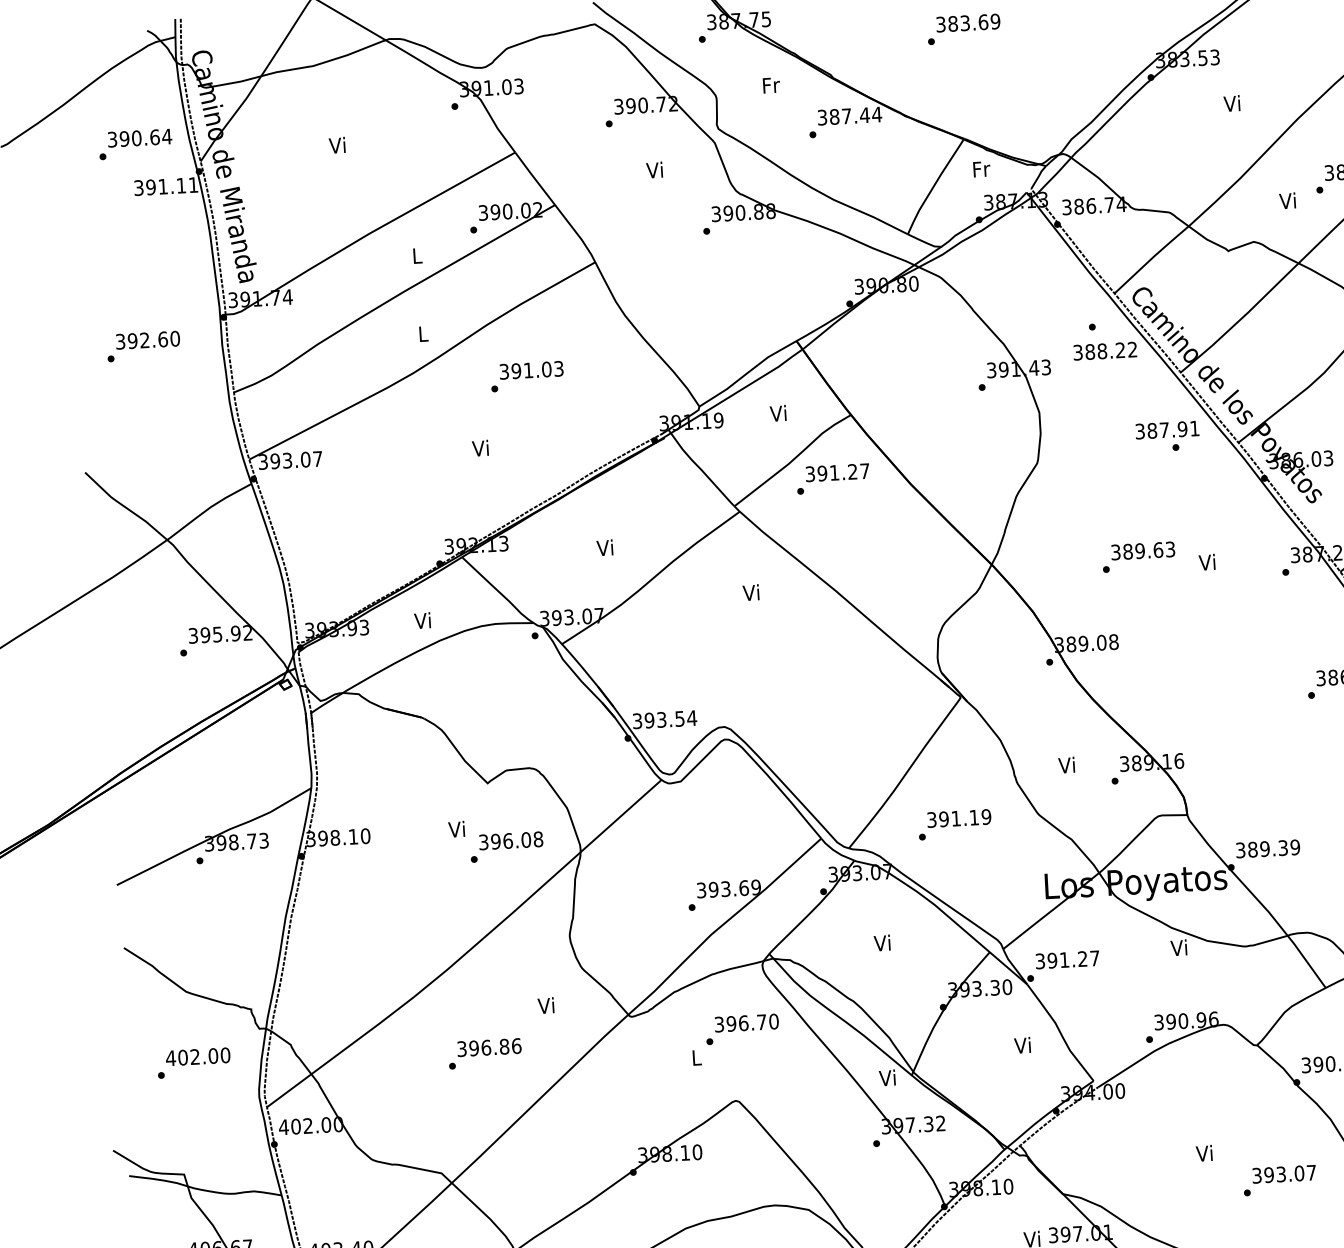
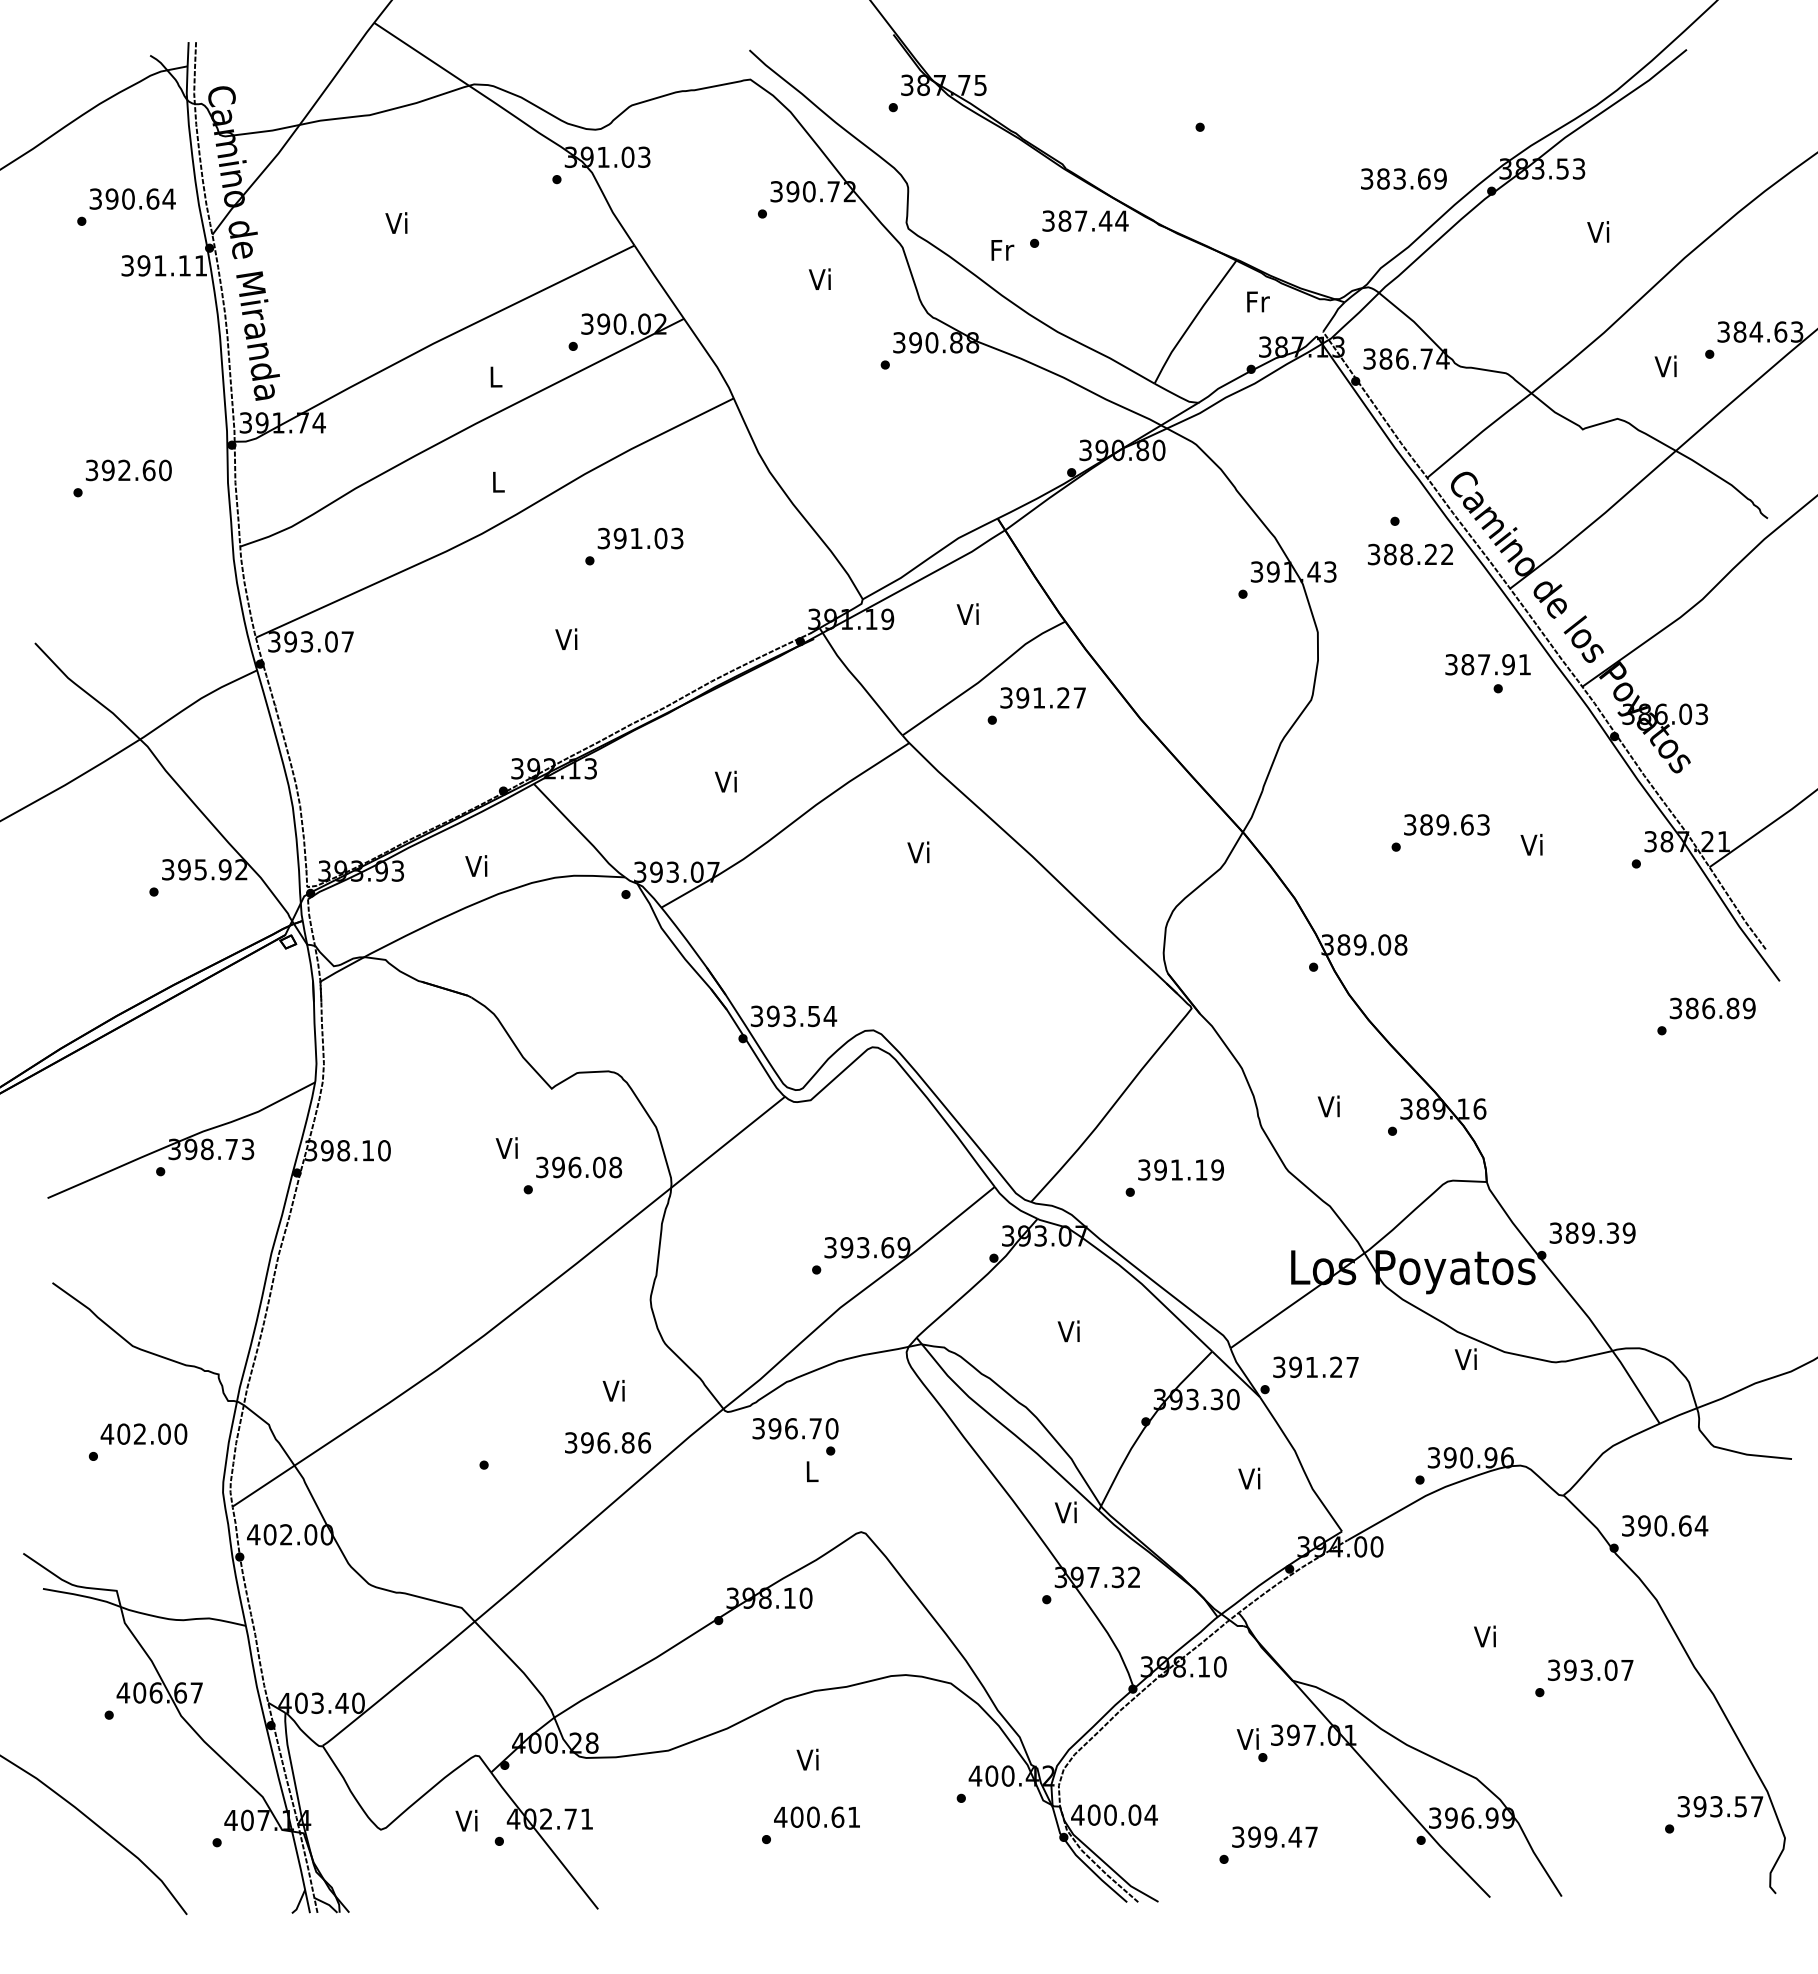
text: (968, 22) -> (1403, 178), moved
text: (771, 85) -> (1002, 250), moved
text: (746, 1022) -> (795, 1428), moved
text: (489, 1047) -> (607, 1442), moved

